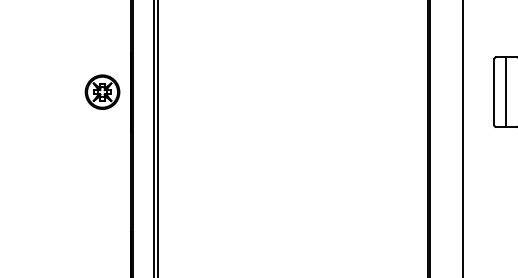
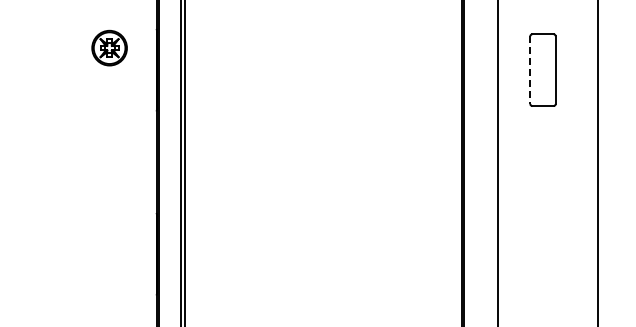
part: (102, 91) -> (109, 47), moved
line: (494, 92) -> (530, 70), solid -> dashed
line: (506, 92) -> (542, 70), removed

